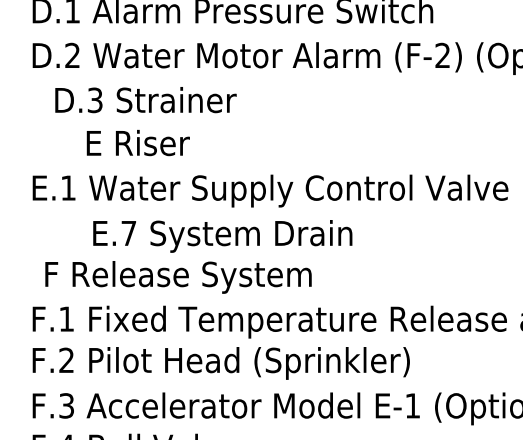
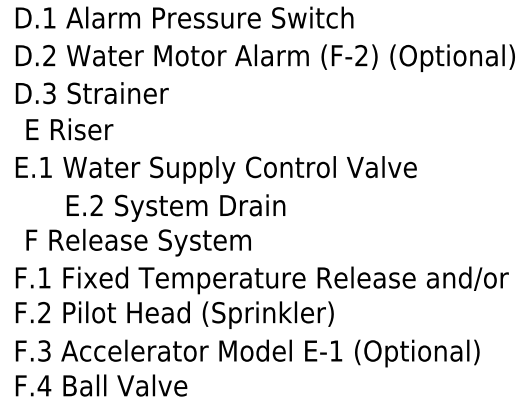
text: (145, 100) -> (91, 93), moved
text: (137, 143) -> (69, 129), moved
text: (128, 232) -> (96, 204), E.7 -> E.2

